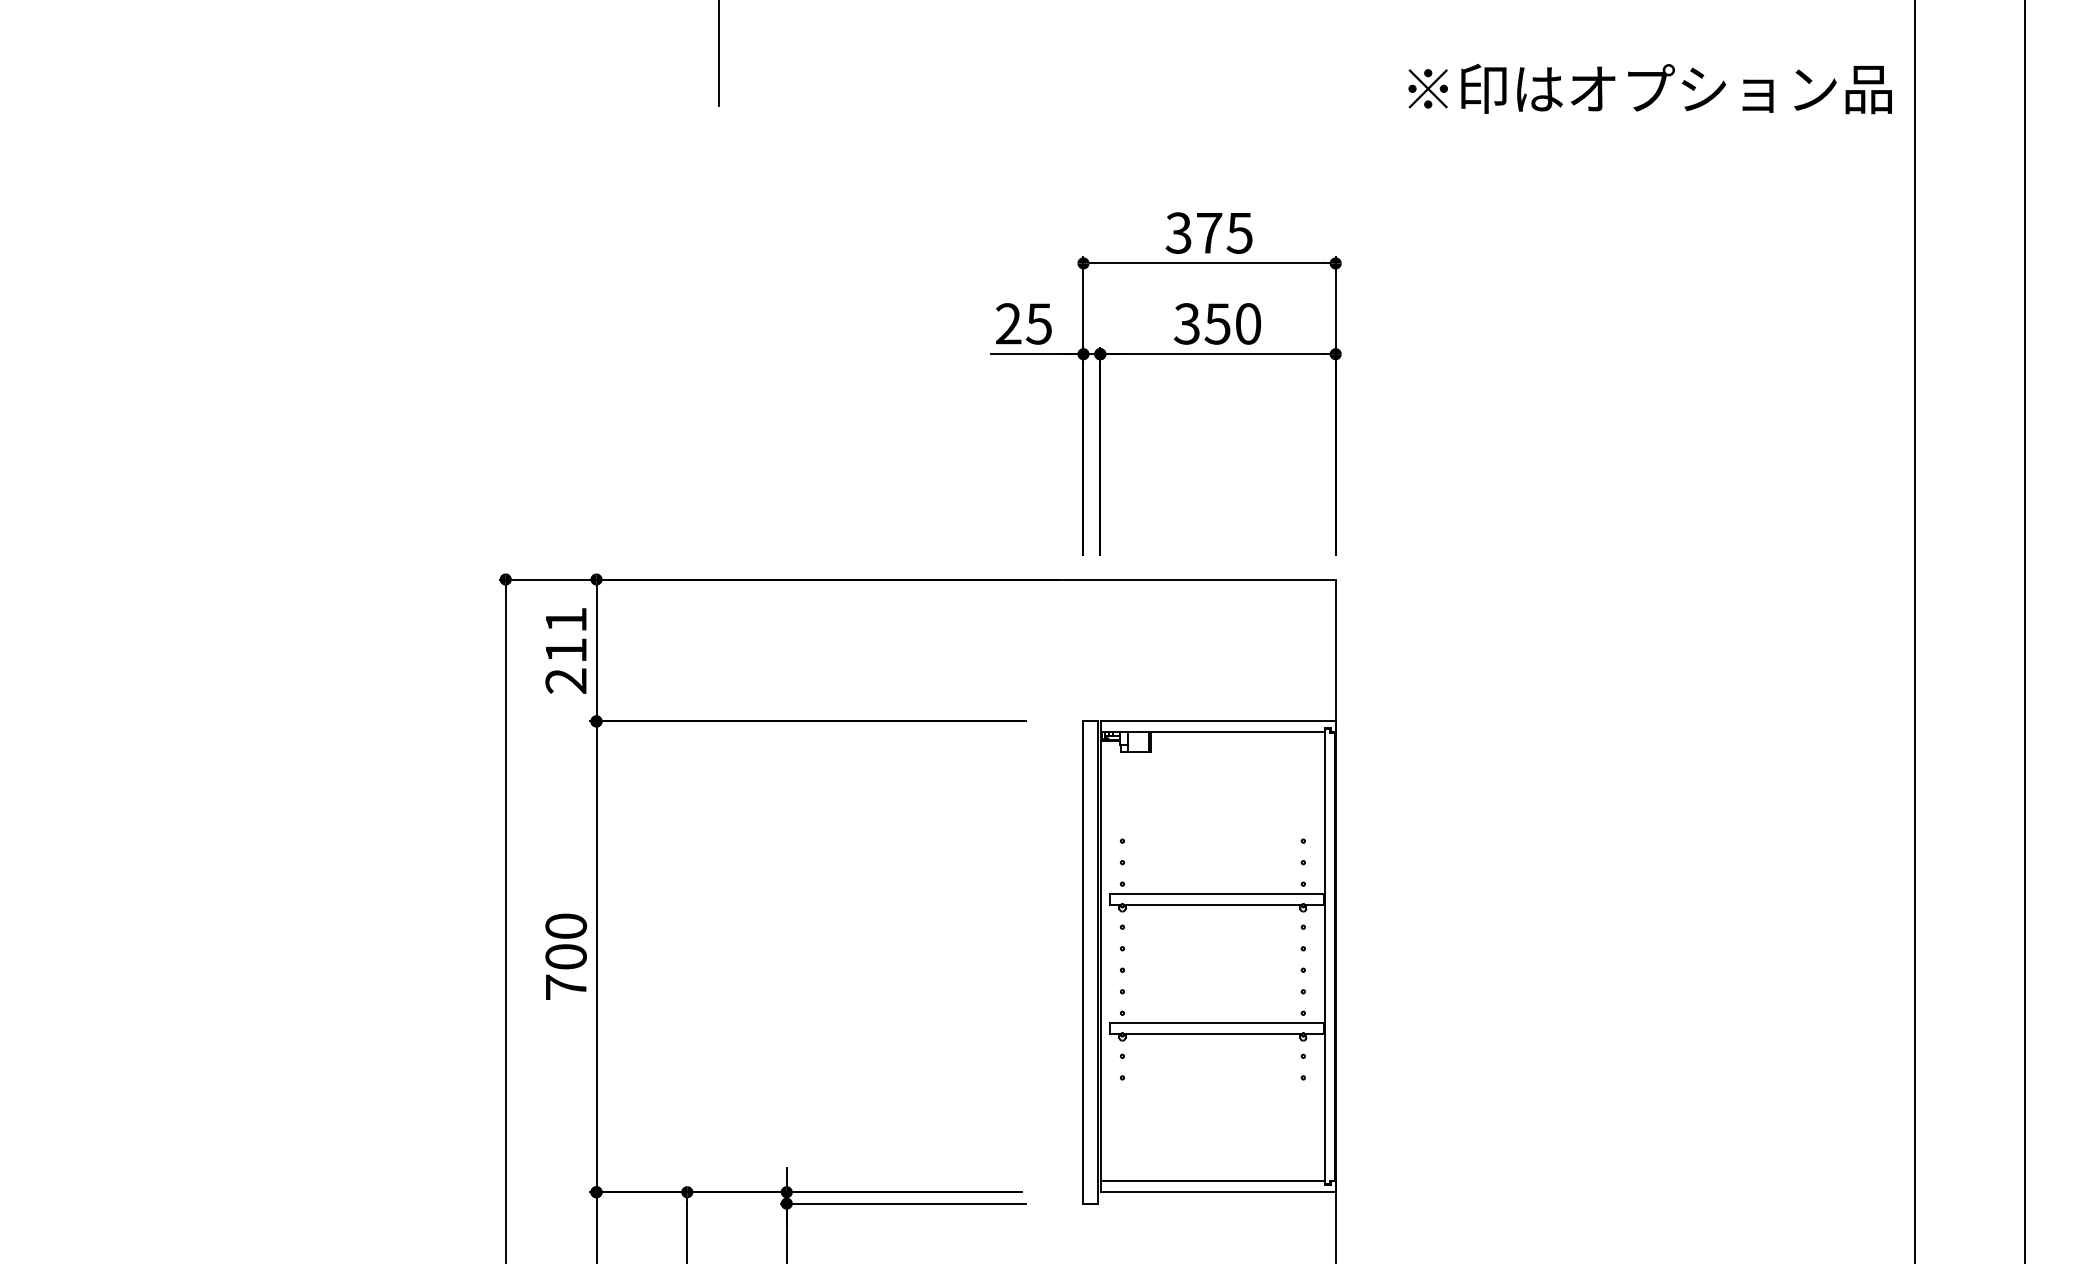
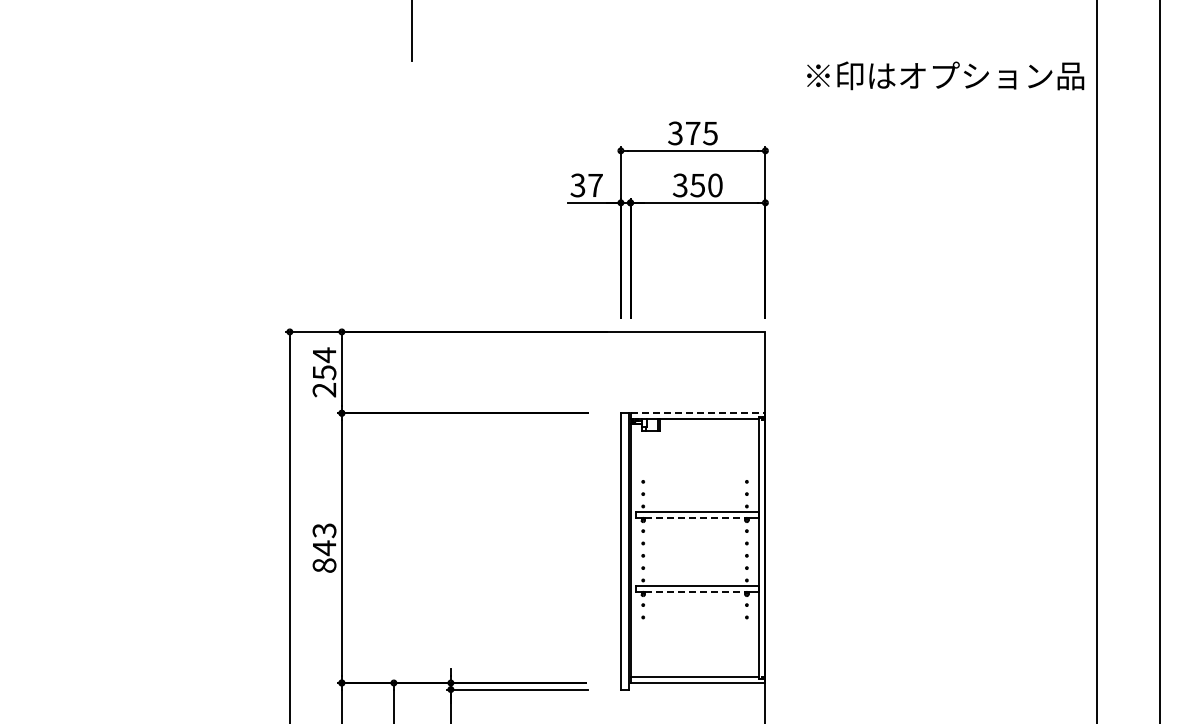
text: (1649, 88) -> (945, 75), moved
text: (1023, 323) -> (586, 185), 25 -> 37
text: (566, 634) -> (324, 363), 211 -> 254
line: (1218, 721) -> (698, 413), solid -> dashed
line: (1213, 905) -> (695, 518), solid -> dashed
text: (566, 955) -> (324, 547), 700 -> 843
line: (1213, 1034) -> (695, 592), solid -> dashed

